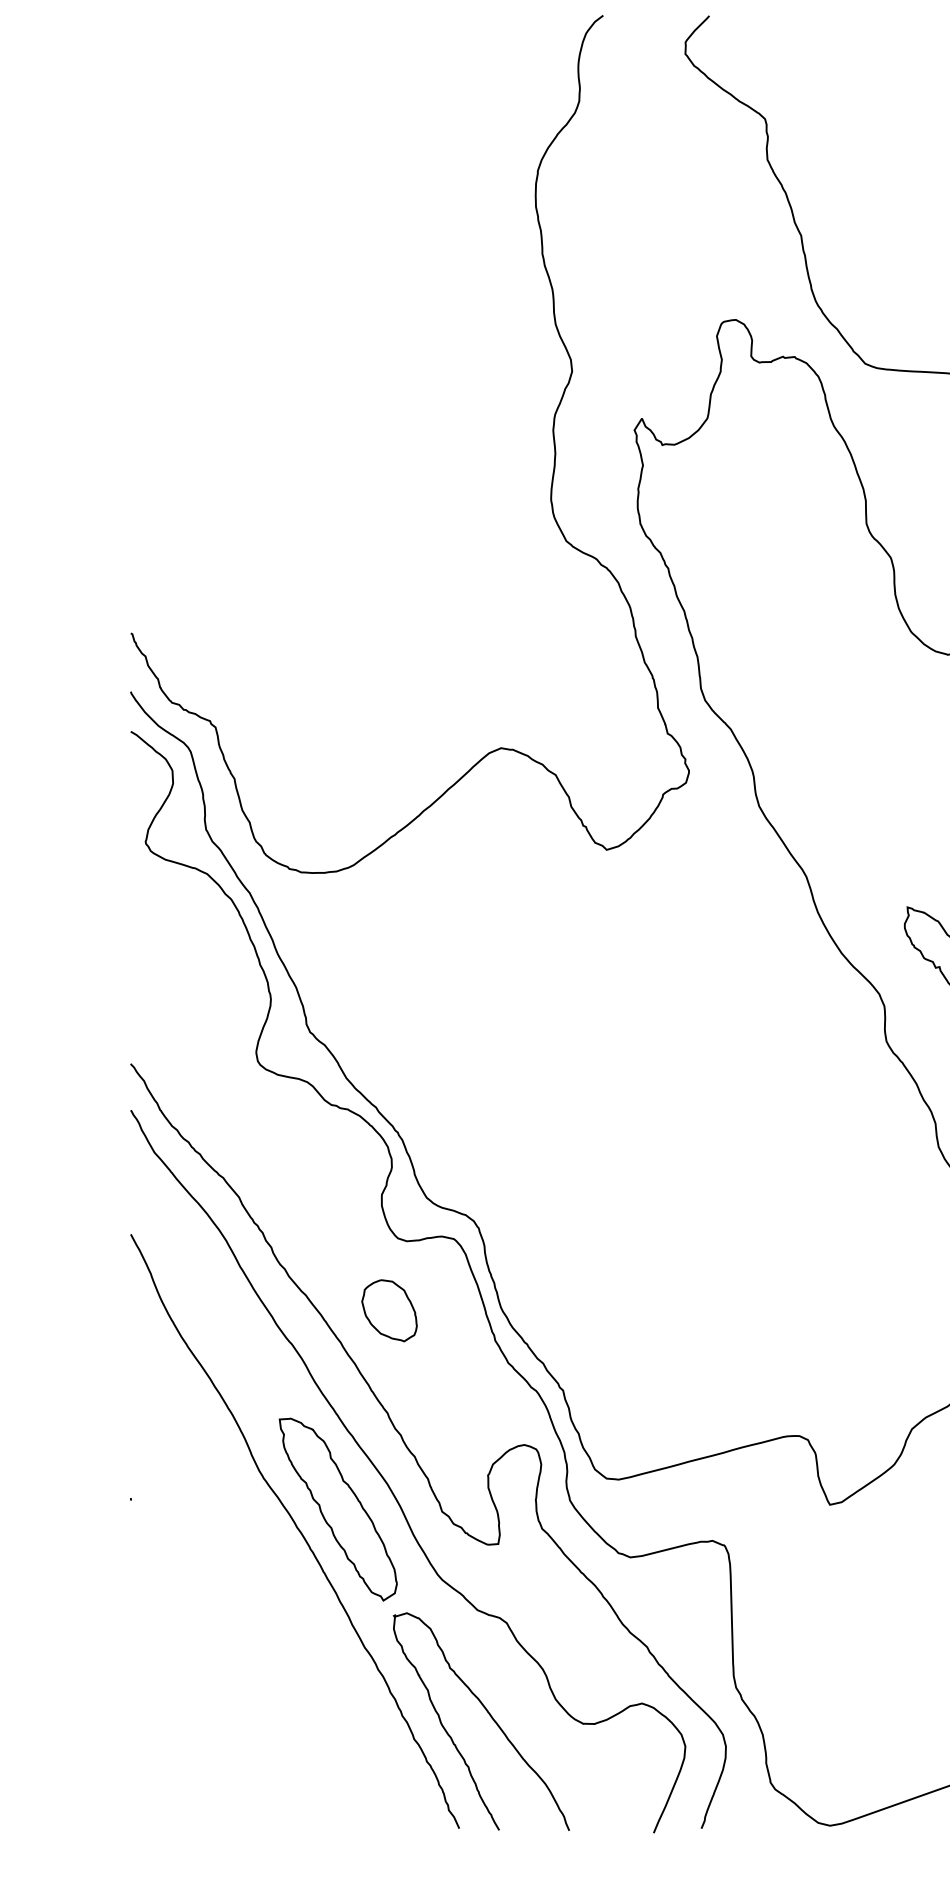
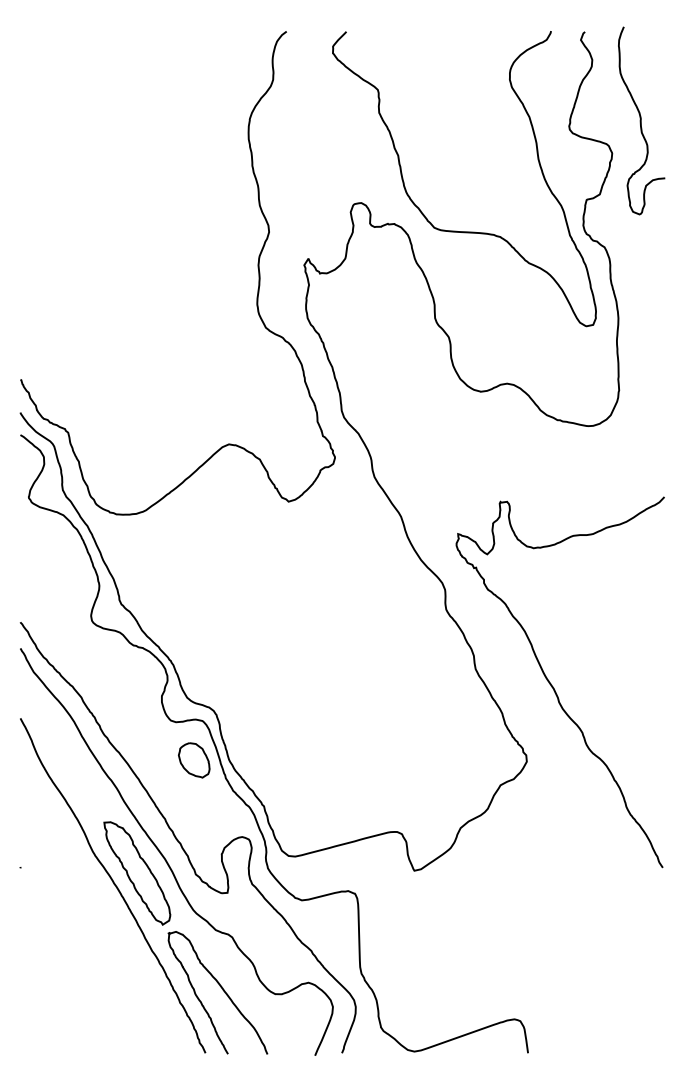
part: (390, 1310) -> (194, 760), moved

